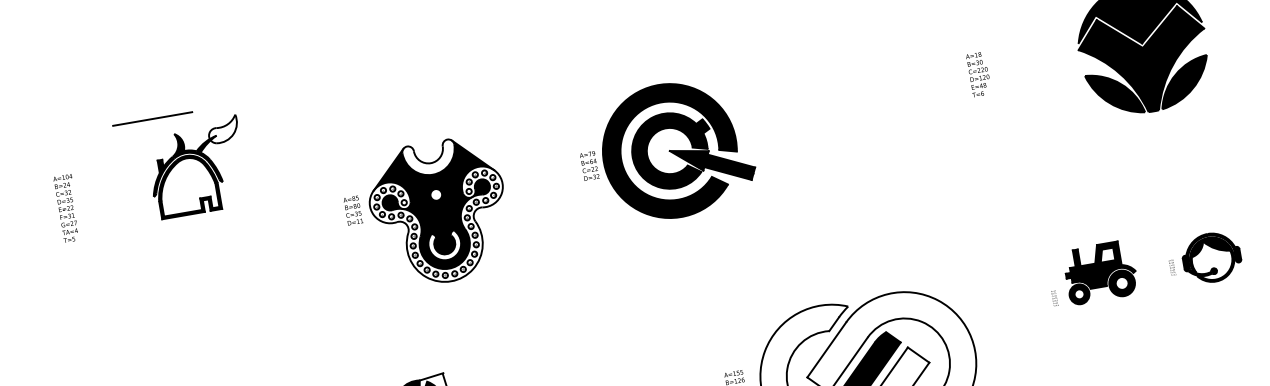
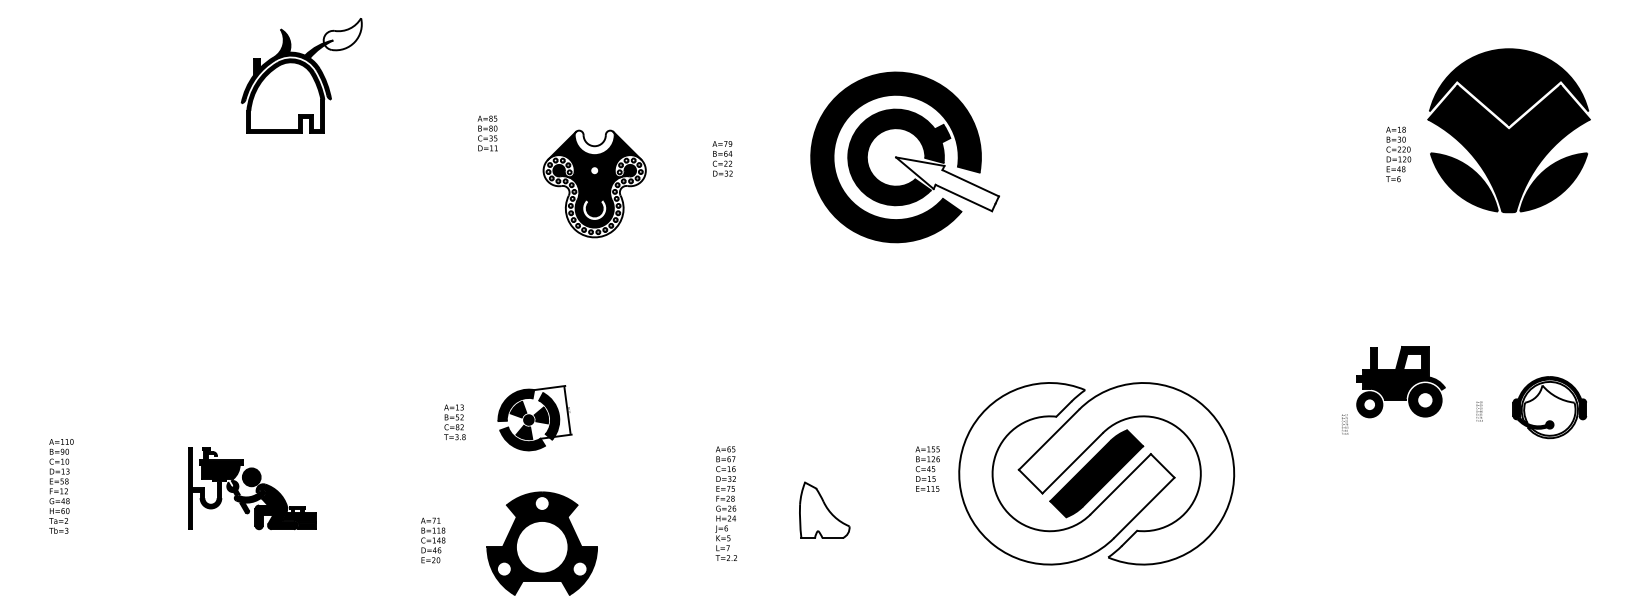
text: (978, 74) -> (1398, 154), moved
line: (152, 118) -> (256, 5), removed
text: (589, 165) -> (722, 158), moved
fill: (713, 165) -> (947, 184), removed
part: (67, 207) -> (131, 98), removed
text: (353, 210) -> (487, 133), moved
part: (438, 211) -> (594, 183), size x0.6
fill: (1211, 259) -> (1549, 409), removed
text: (1172, 267) -> (1479, 411), moved
part: (1100, 272) -> (1400, 382), moved

